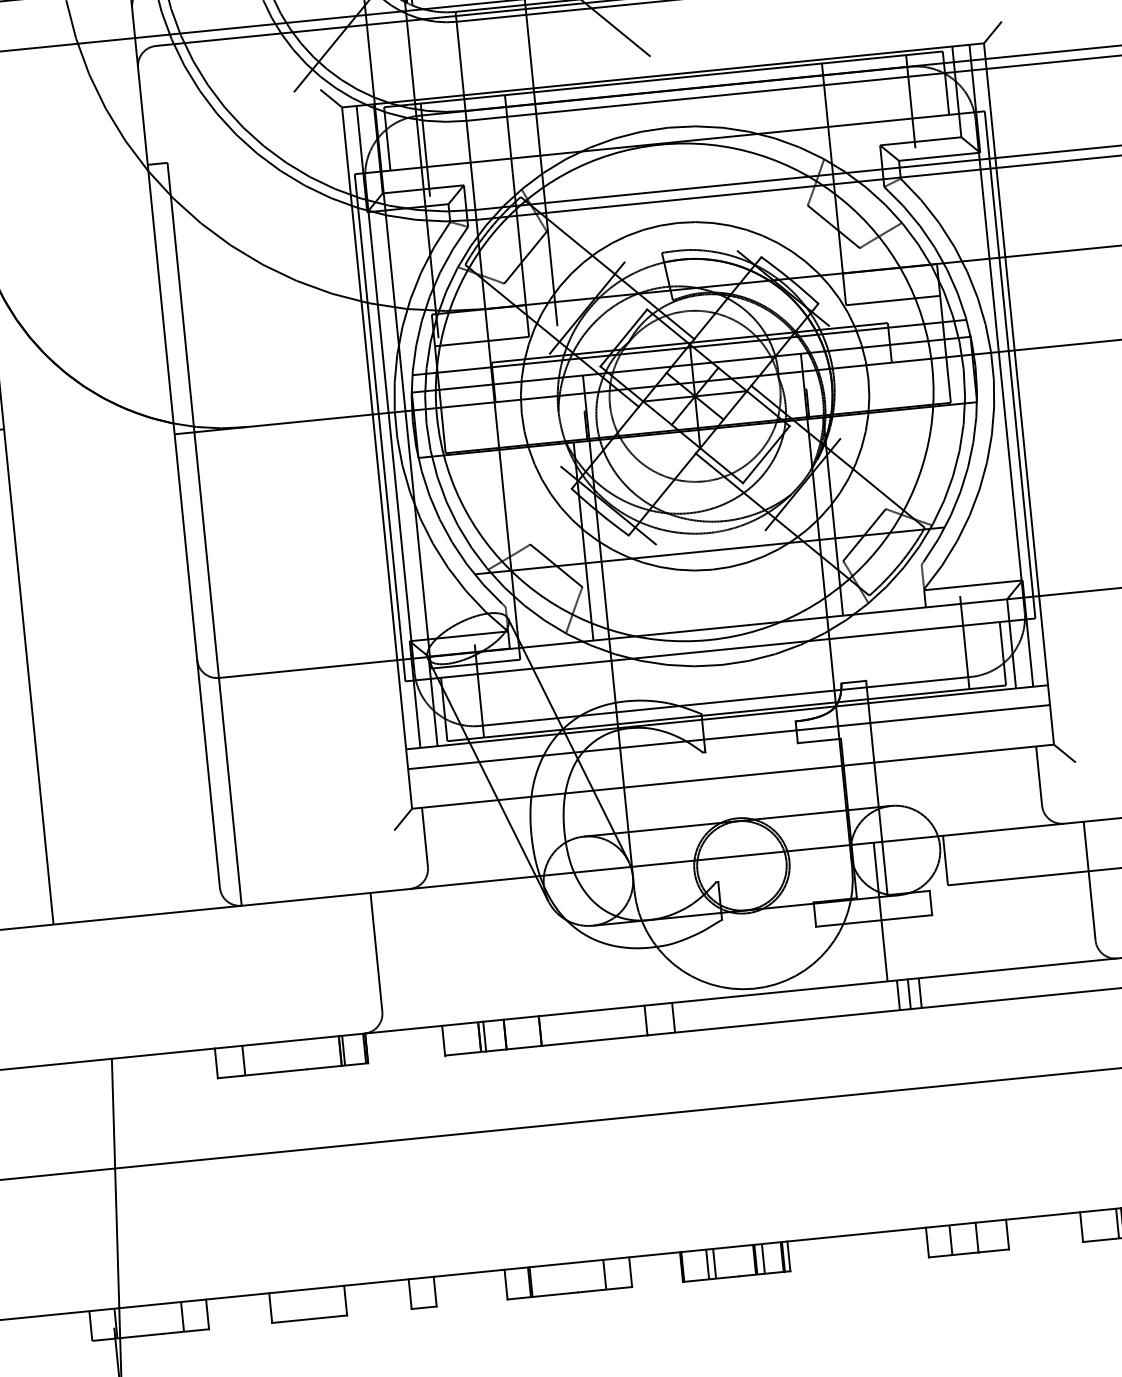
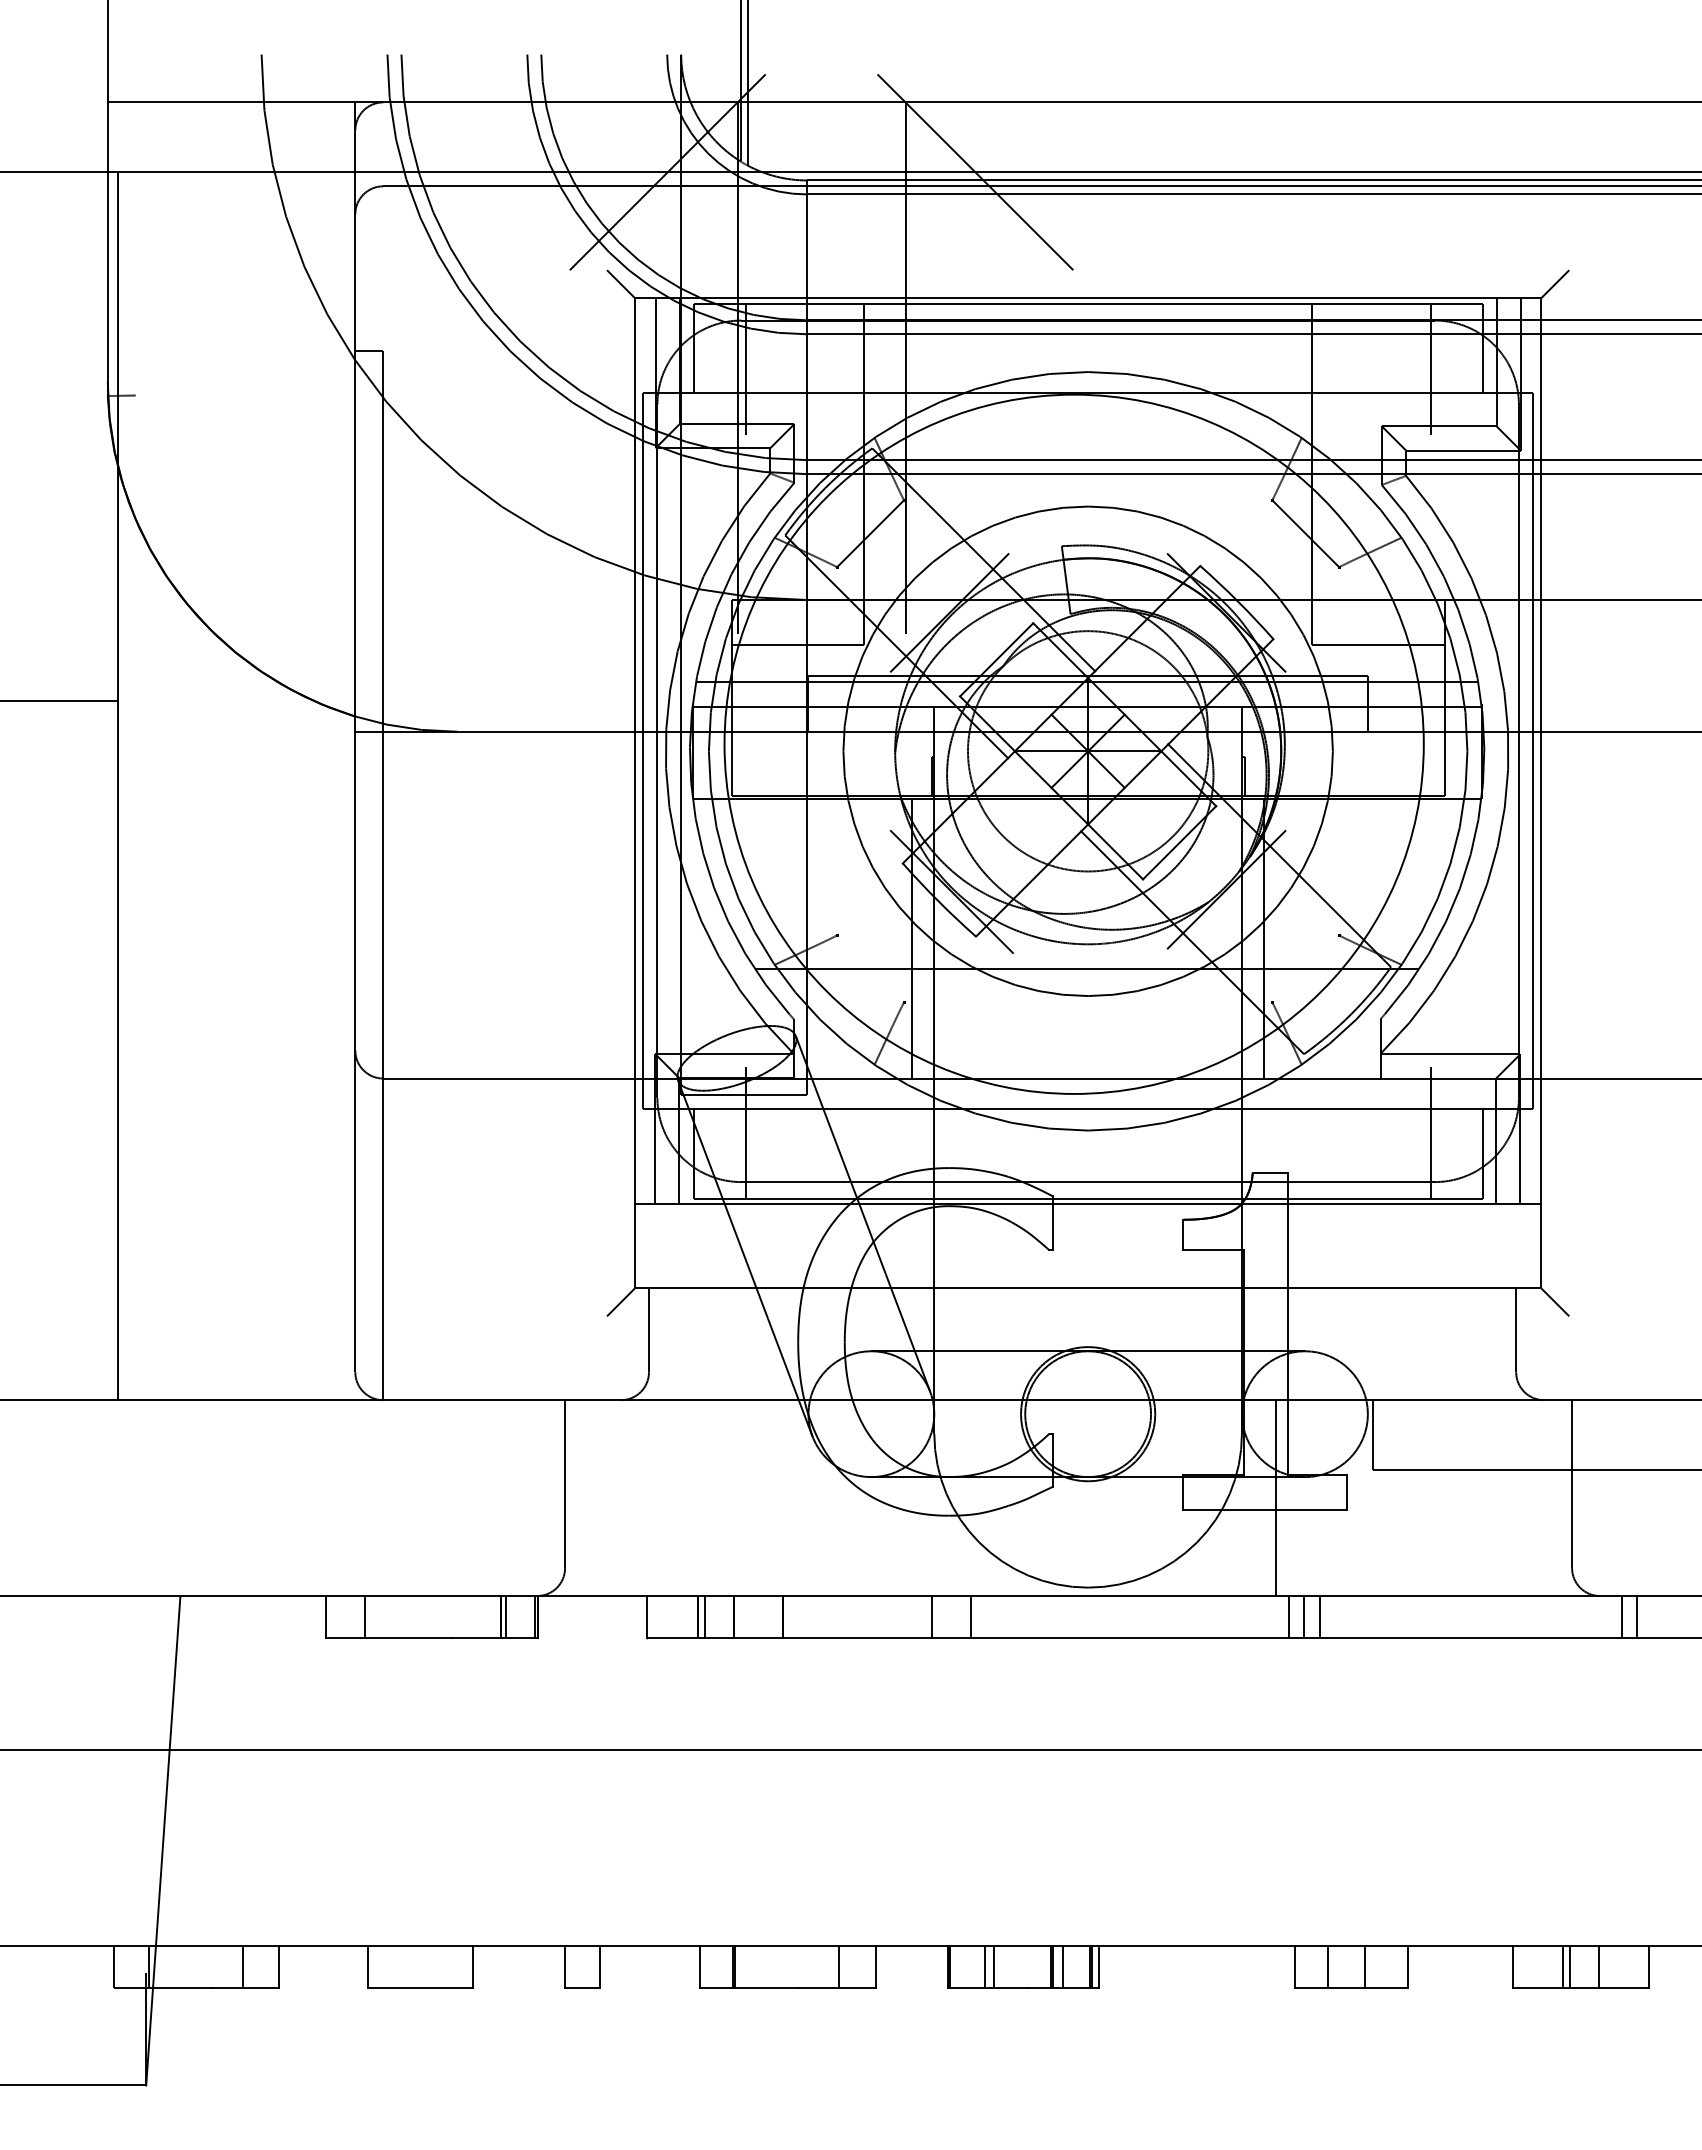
line: (864, 534) -> (1305, 968), removed
line: (556, 565) -> (870, 968), removed
line: (729, 737) -> (1088, 1232), removed

